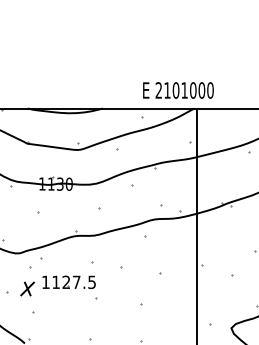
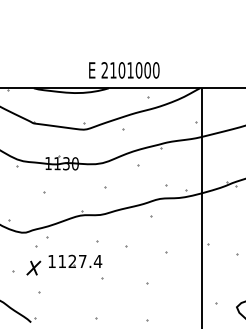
text: (178, 90) -> (124, 70), moved
text: (91, 282) -> (97, 261), 1127.5 -> 1127.4

